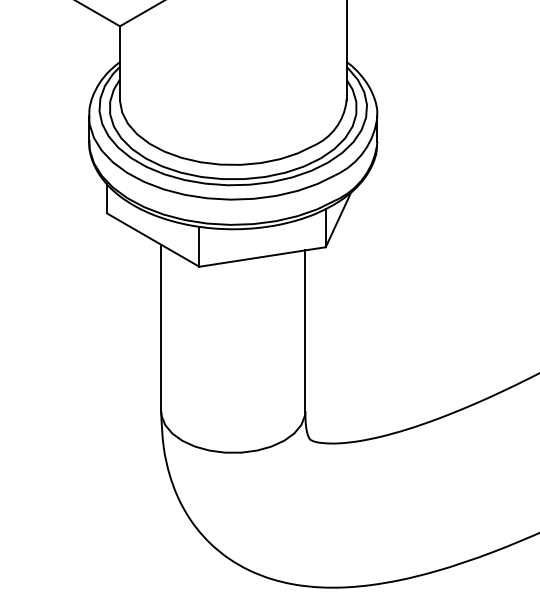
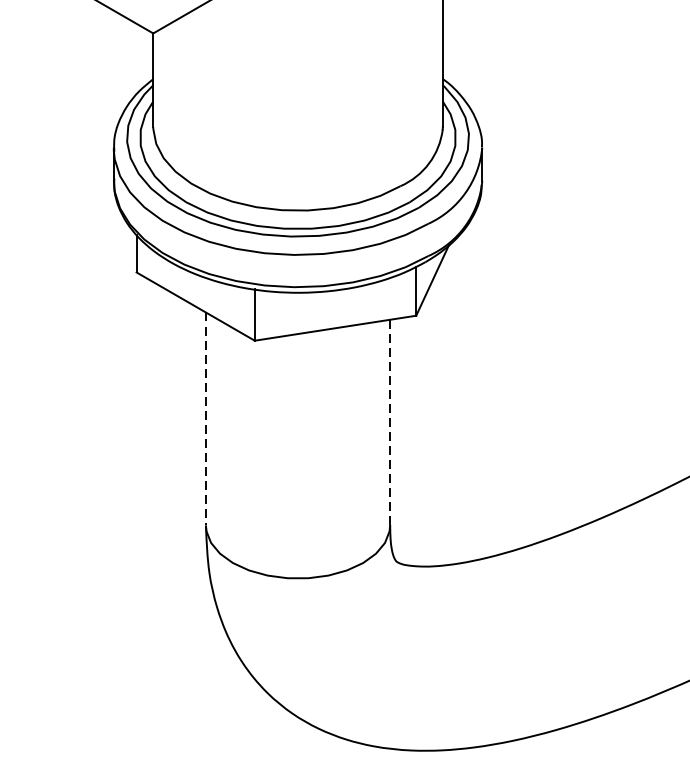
line: (161, 328) -> (206, 419), solid -> dashed
line: (305, 330) -> (390, 422), solid -> dashed

